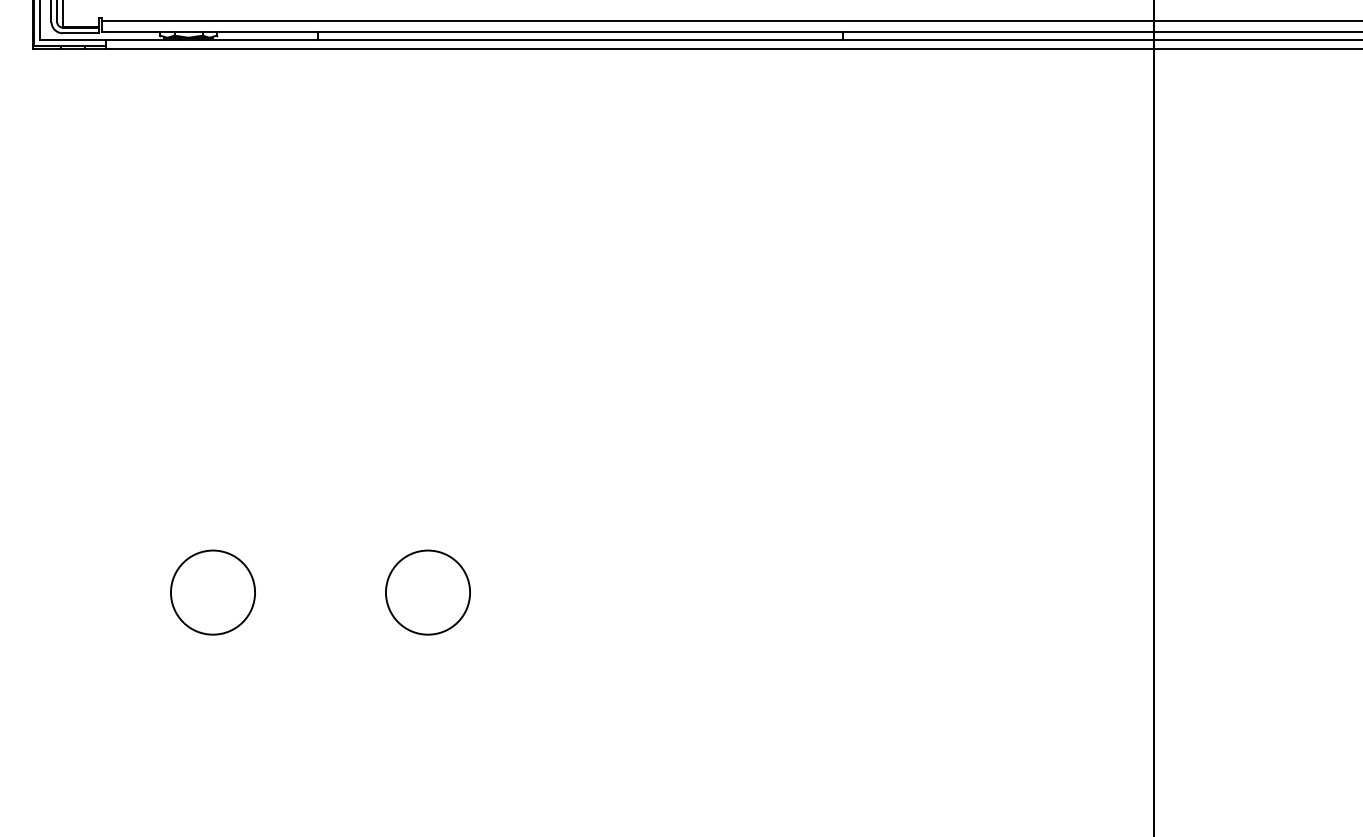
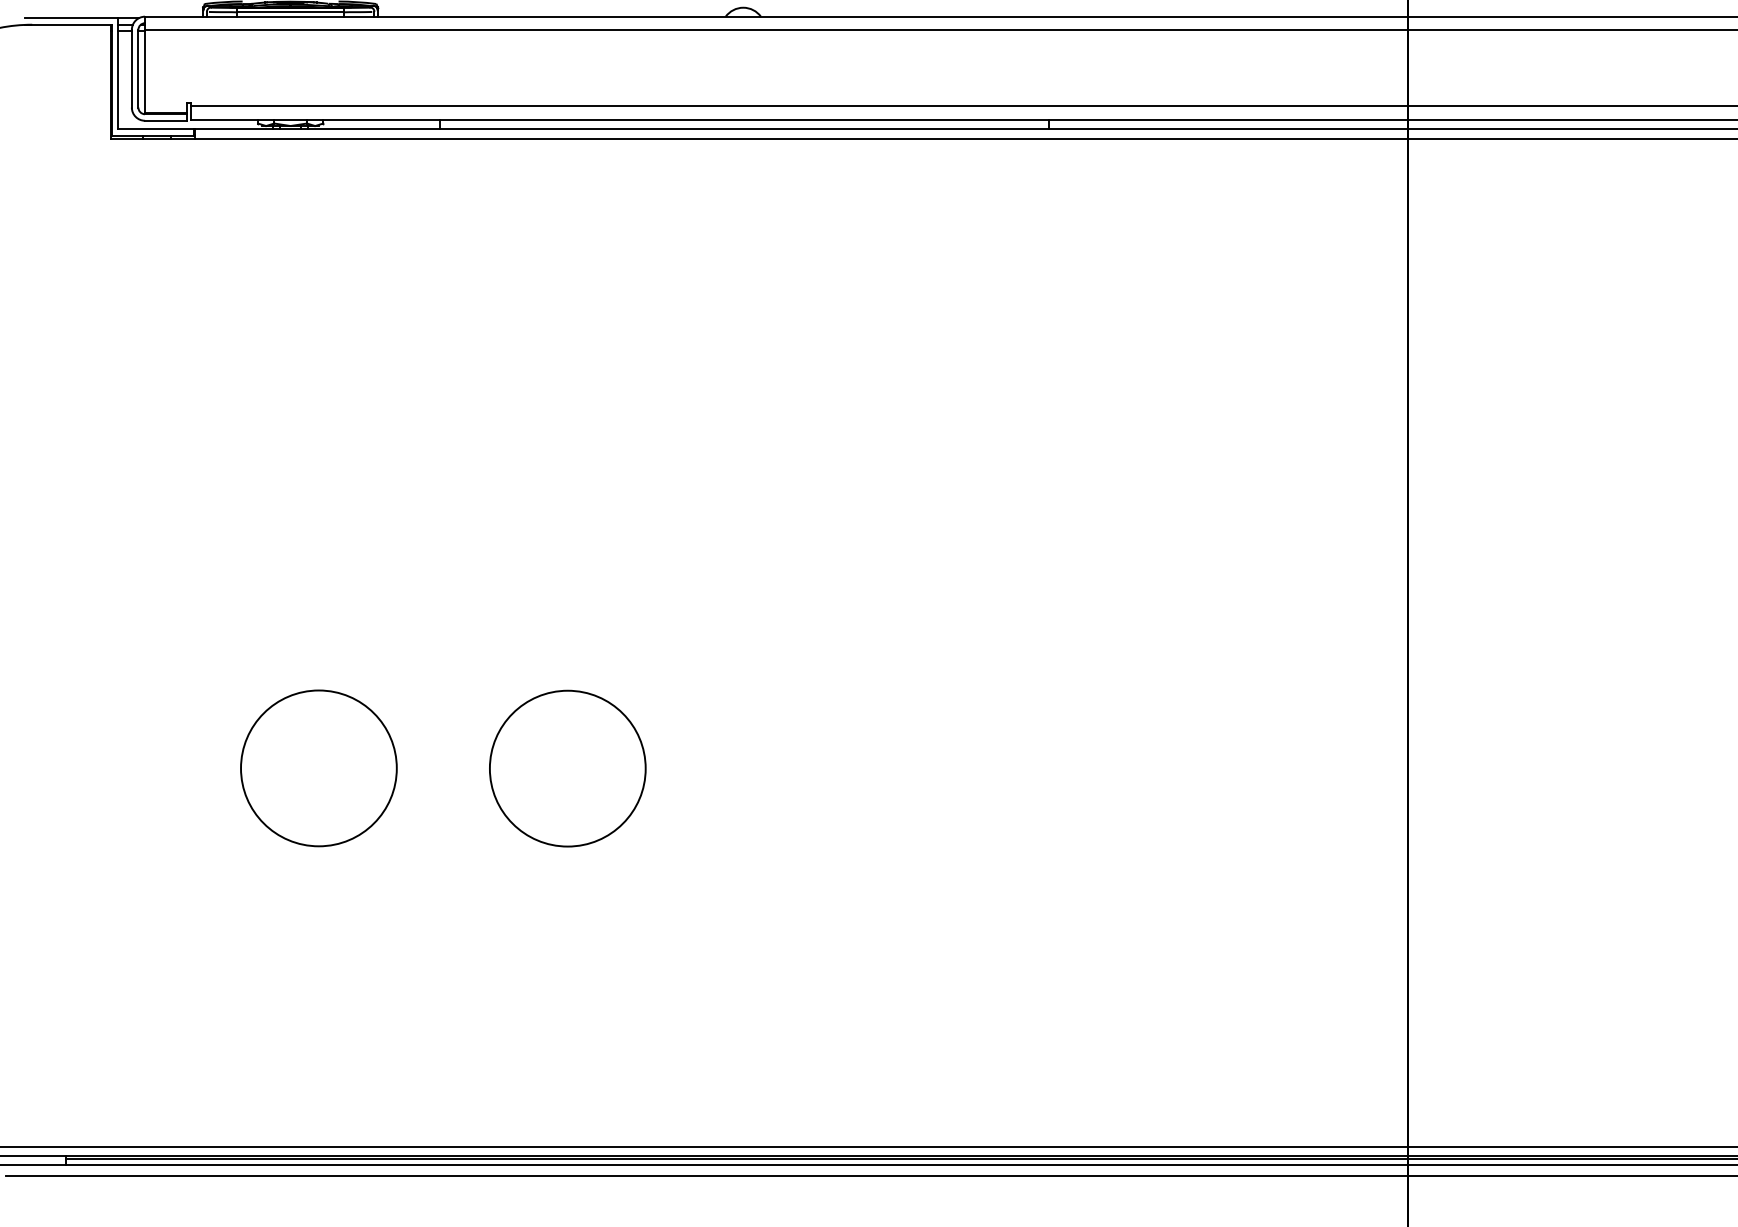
circle: (427, 591) -> (567, 767), size x1.6
circle: (212, 592) -> (318, 768), size x1.6

